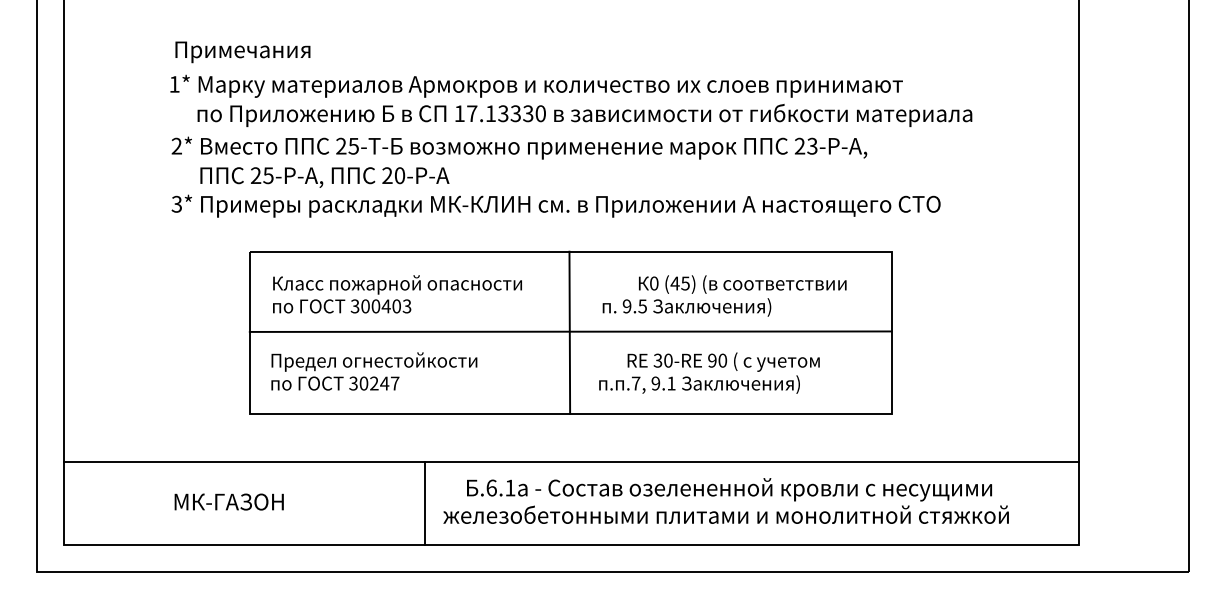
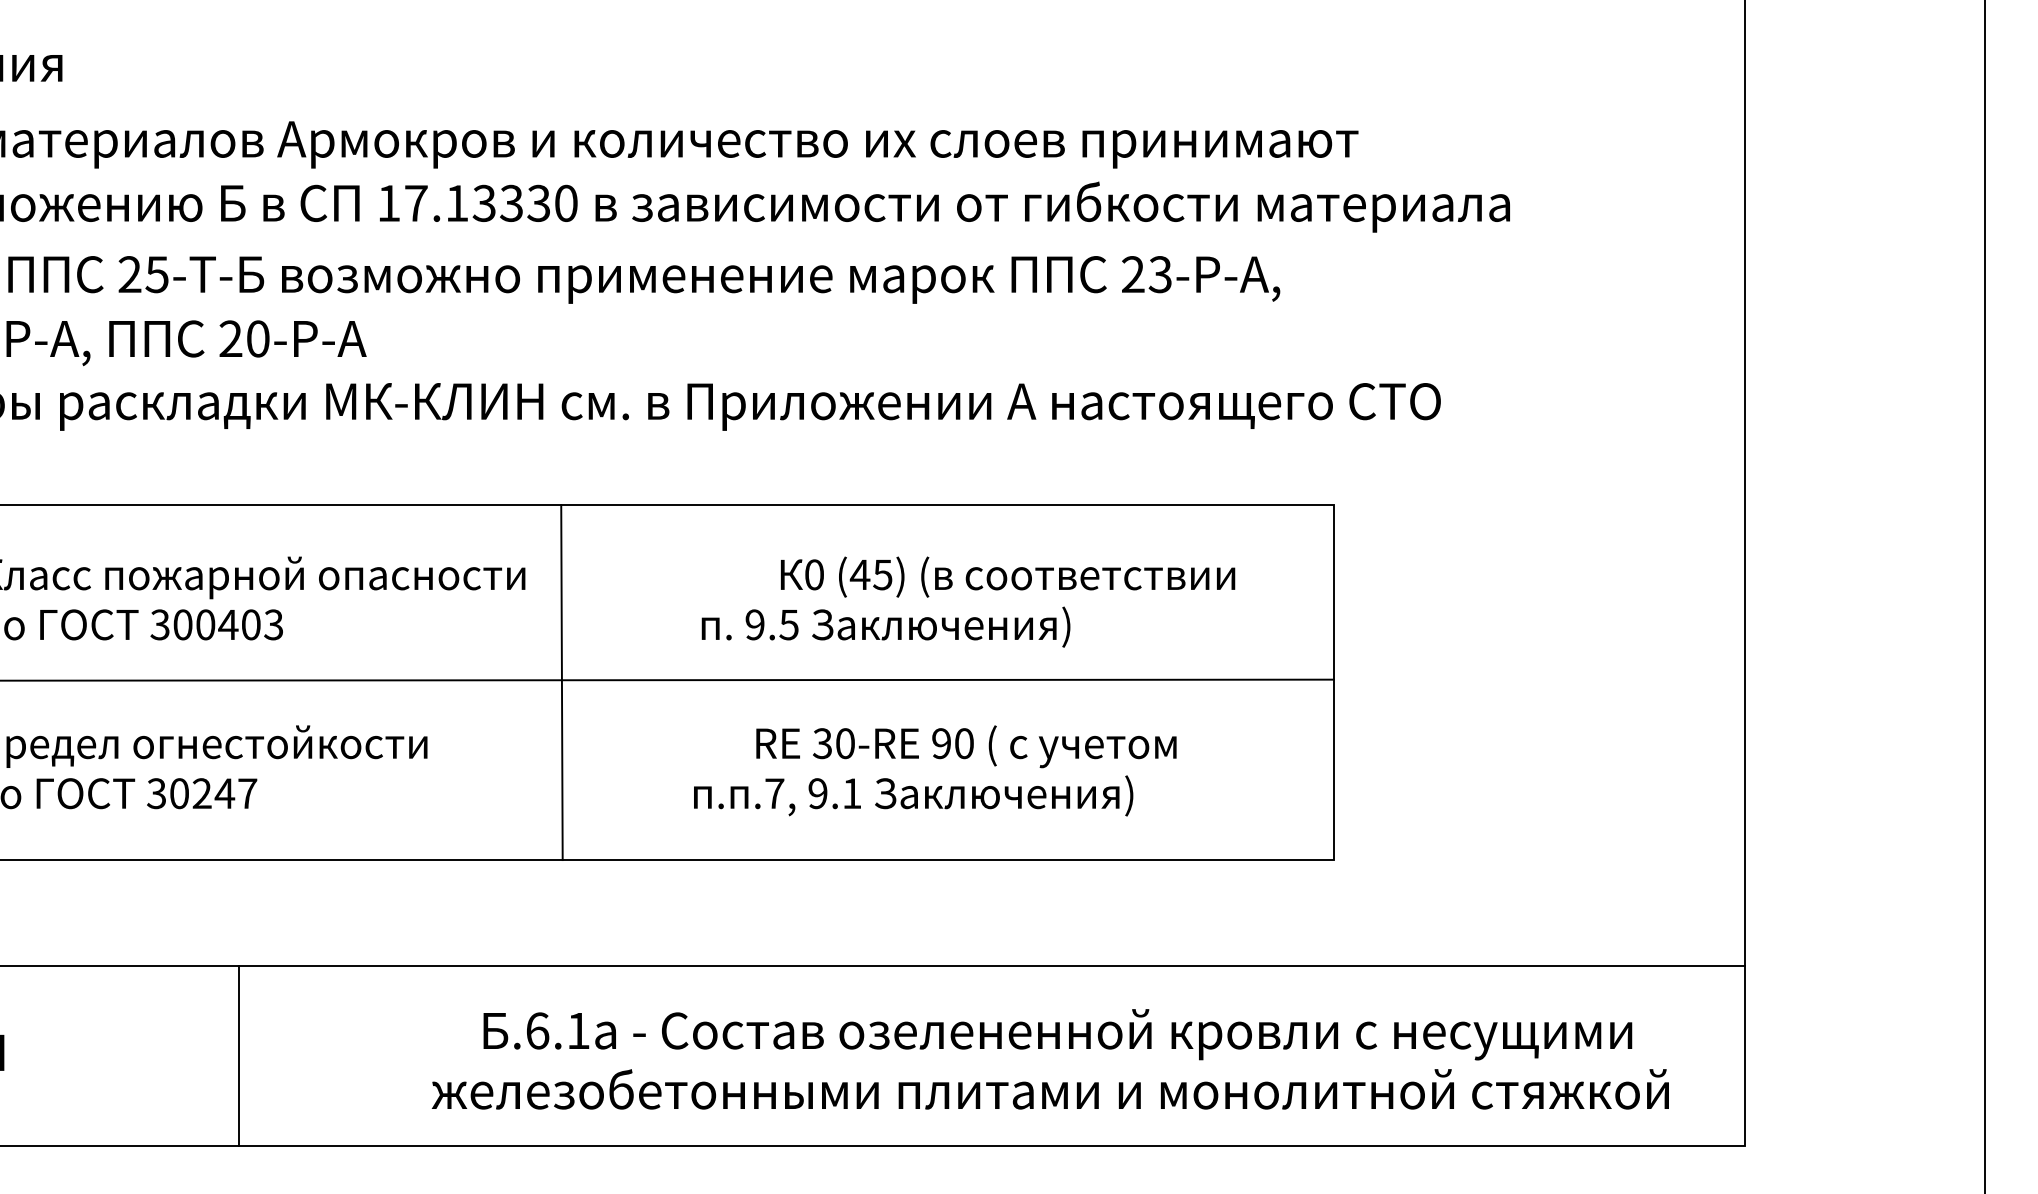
line: (569, 332) -> (561, 681), moved
text: (725, 500) -> (1049, 1058), moved
line: (425, 503) -> (239, 1055), moved

